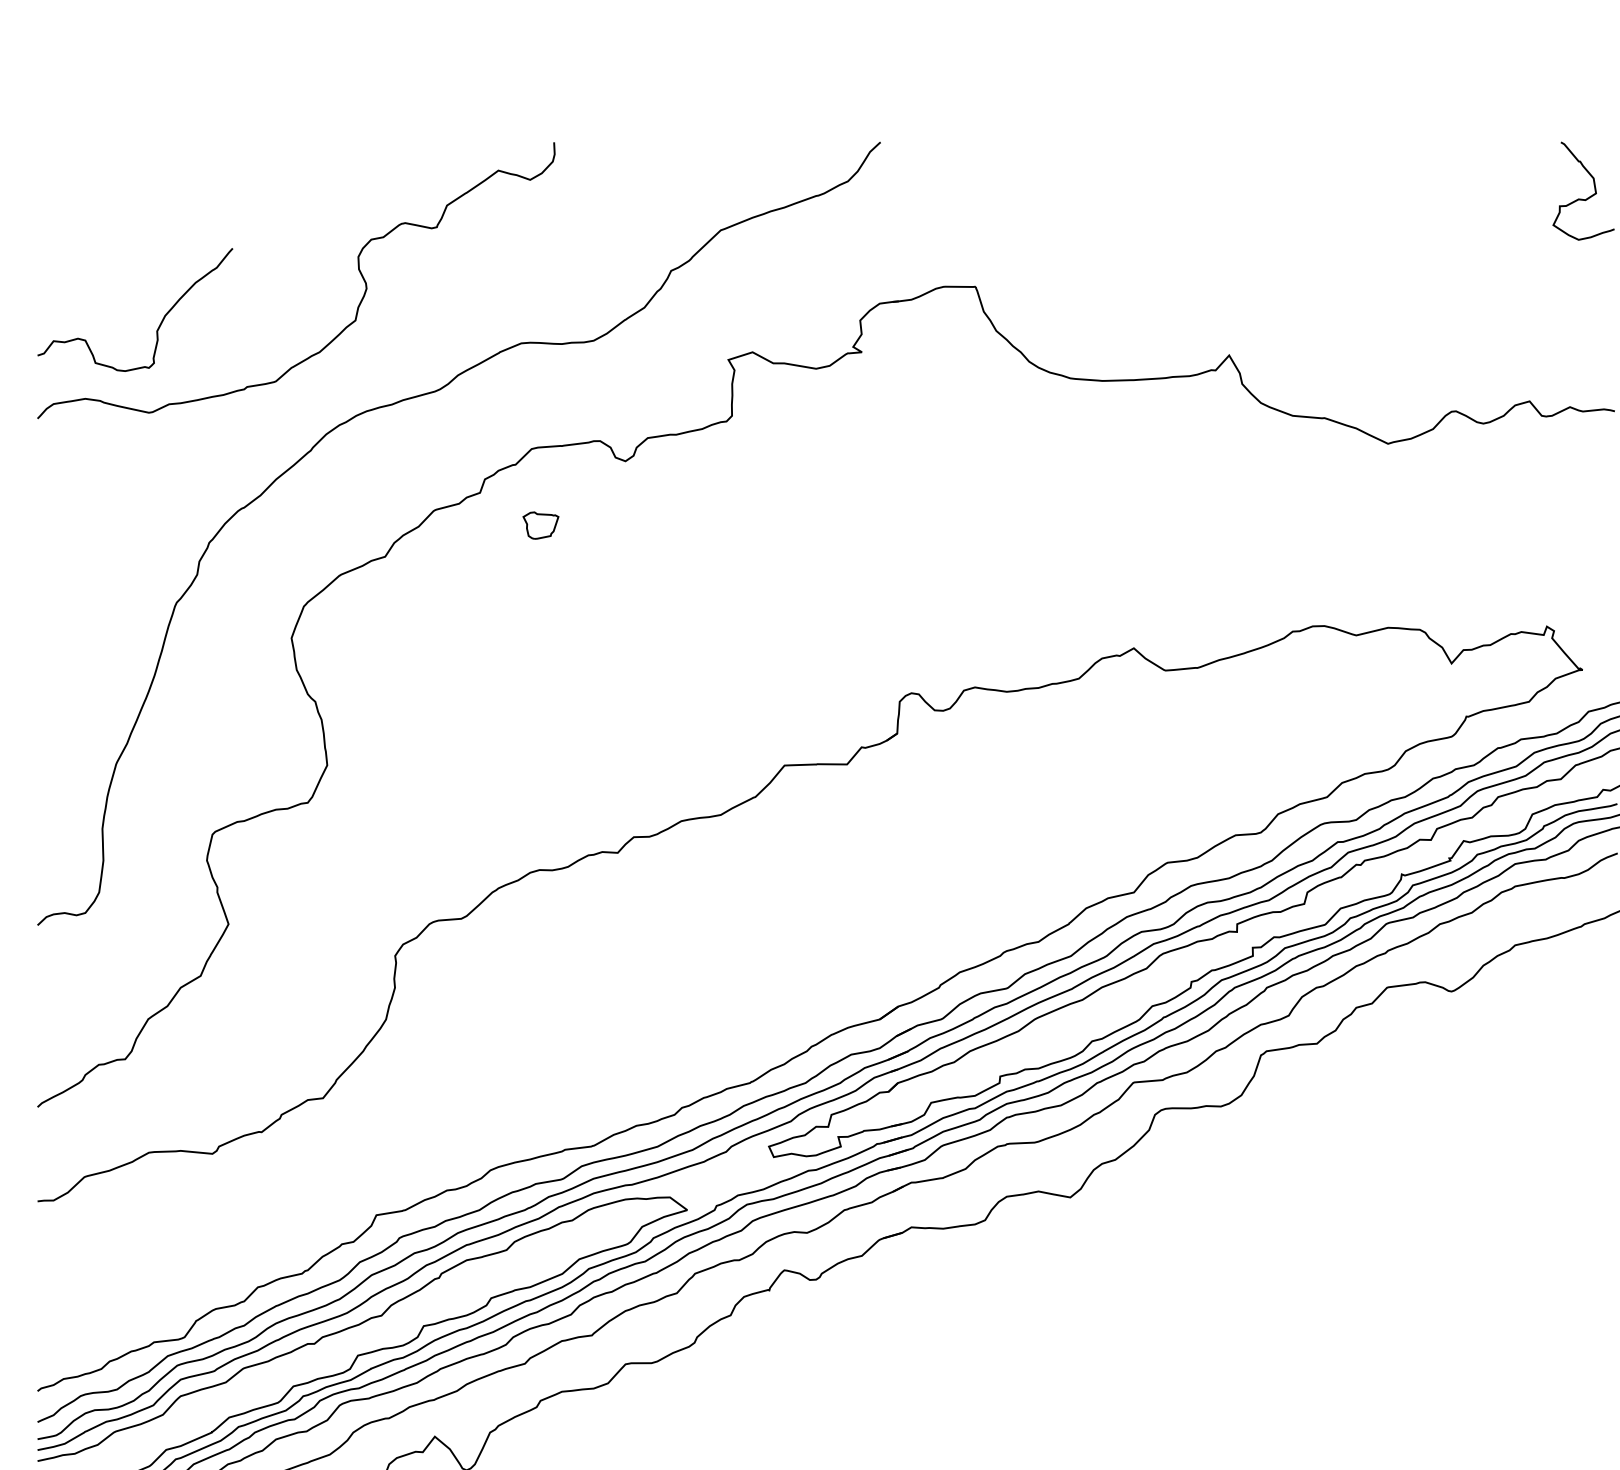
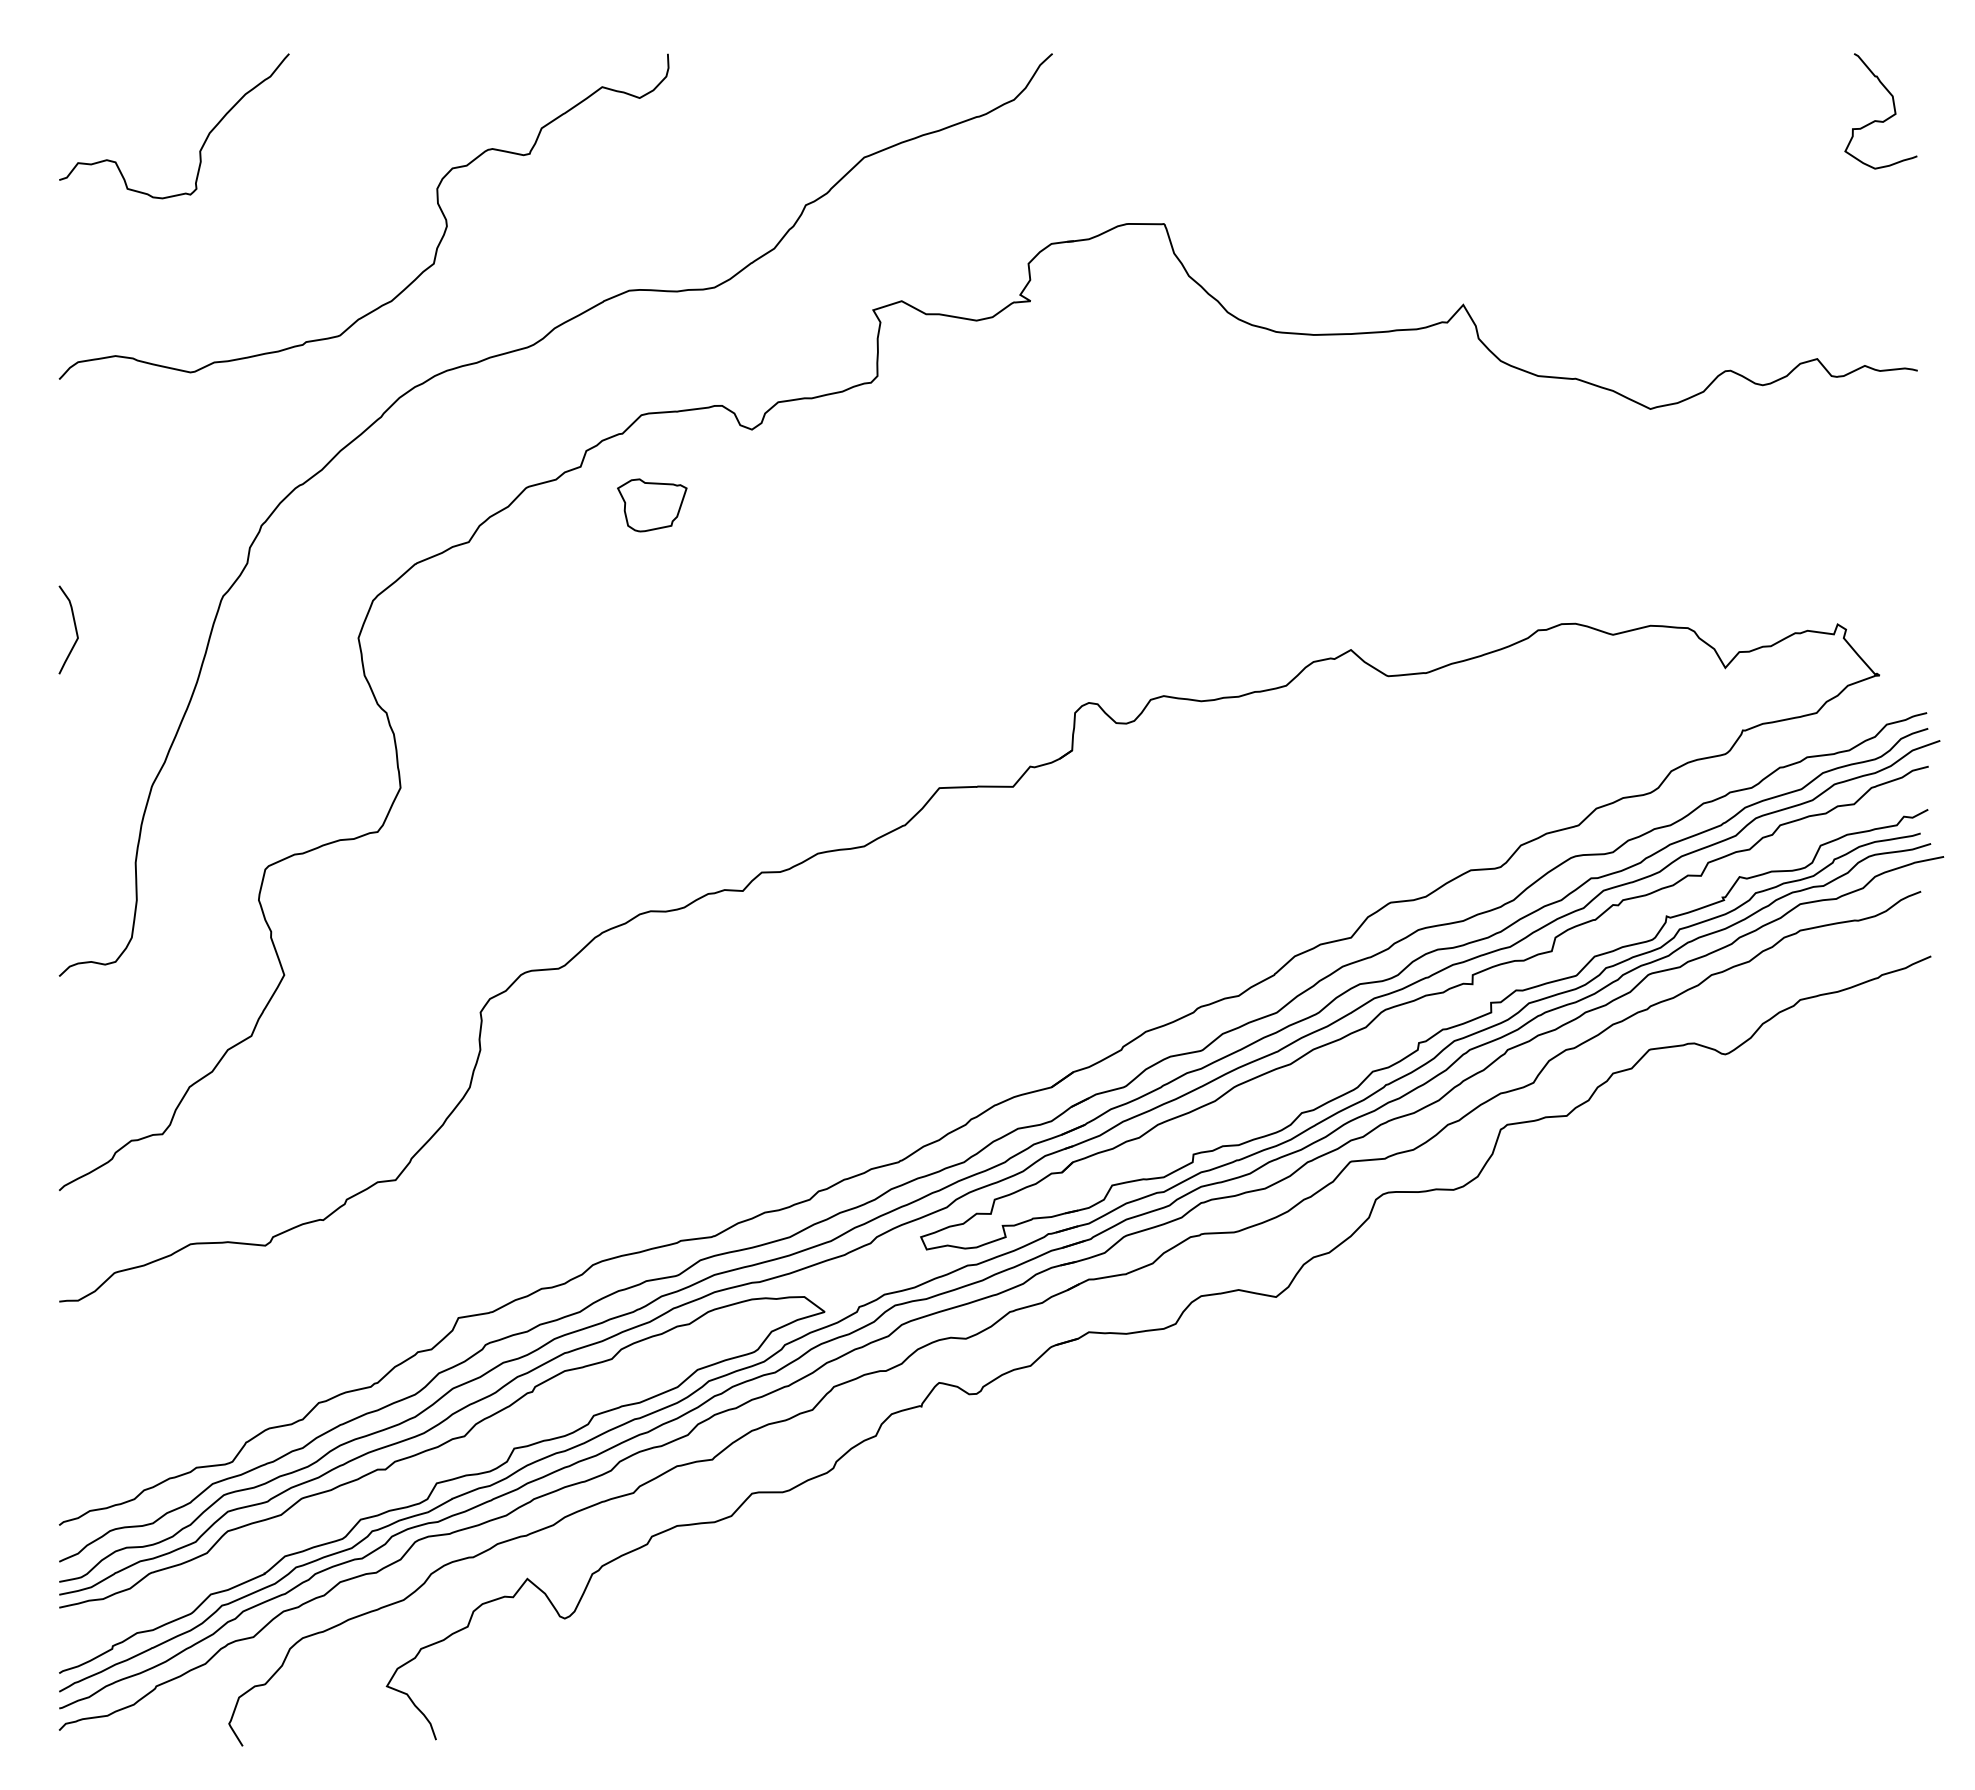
curve: (160, 321) -> (204, 140), moved
part: (541, 525) -> (652, 505), size x1.67
curve: (50, 629) -> (74, 627), added

